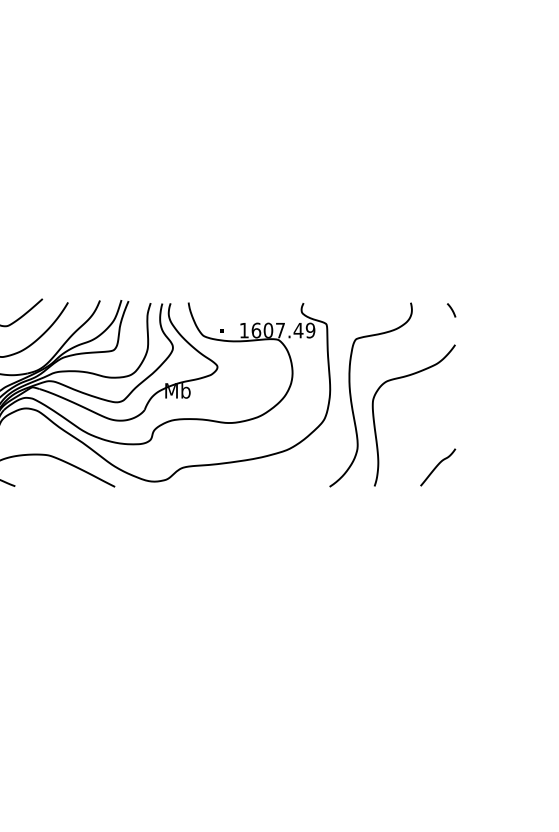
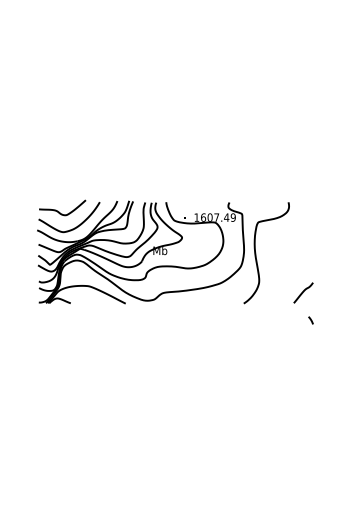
curve: (450, 310) -> (310, 320), moved
curve: (376, 421) -> (269, 267), removed

